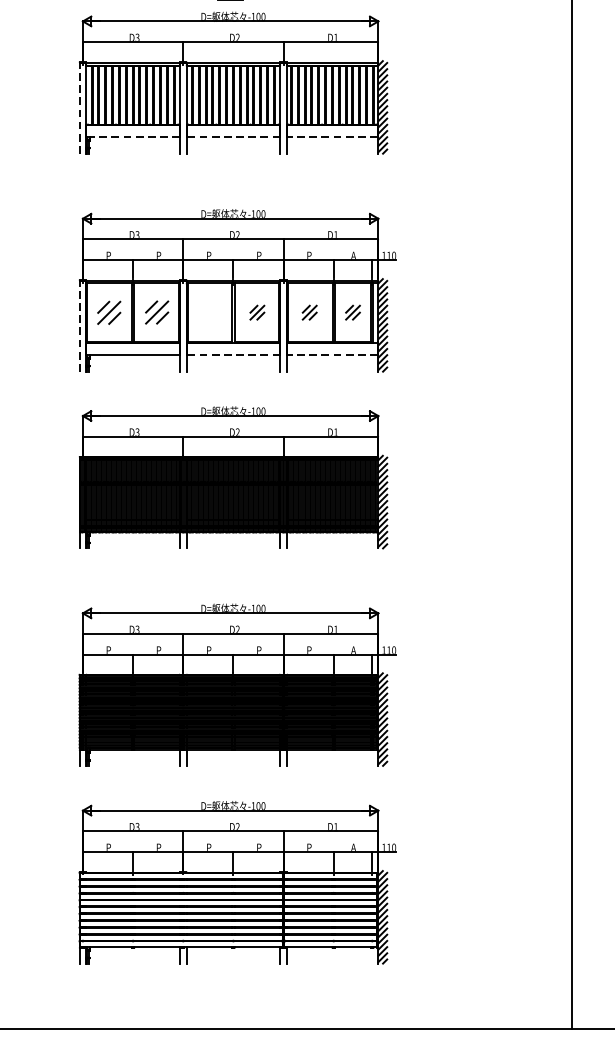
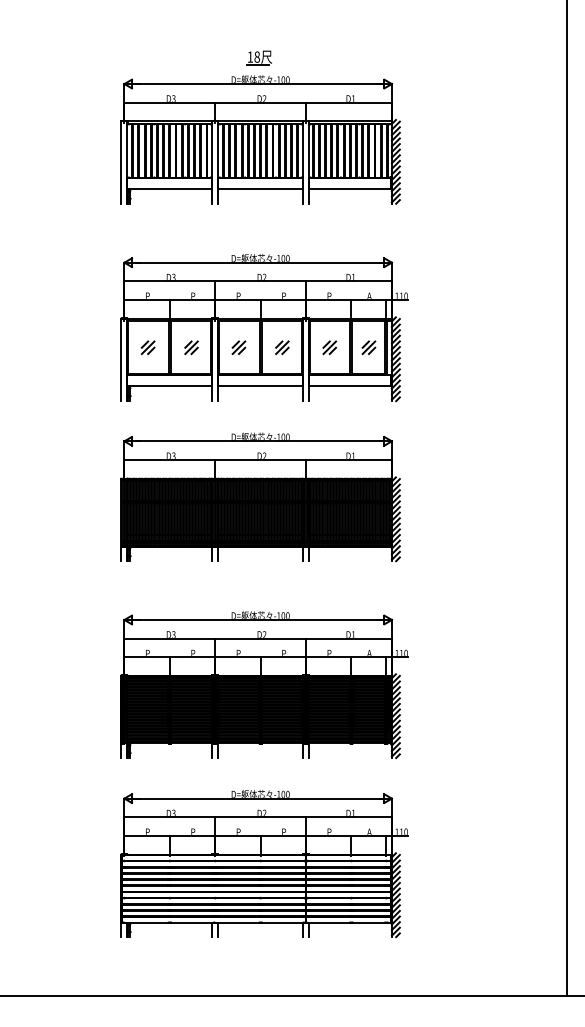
line: (79, 108) -> (121, 162), dashed -> solid
line: (132, 136) -> (169, 188), dashed -> solid
line: (233, 136) -> (260, 188), dashed -> solid
line: (331, 136) -> (349, 188), dashed -> solid
part: (108, 312) -> (147, 347), size x0.62
part: (157, 312) -> (191, 347), size x0.62
part: (208, 312) -> (238, 347), added
line: (79, 325) -> (121, 359), dashed -> solid
line: (233, 355) -> (260, 386), dashed -> solid
line: (331, 355) -> (349, 386), dashed -> solid

